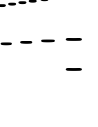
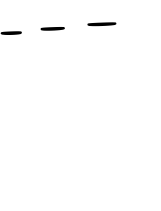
line: (73, 69) -> (103, 81), removed

